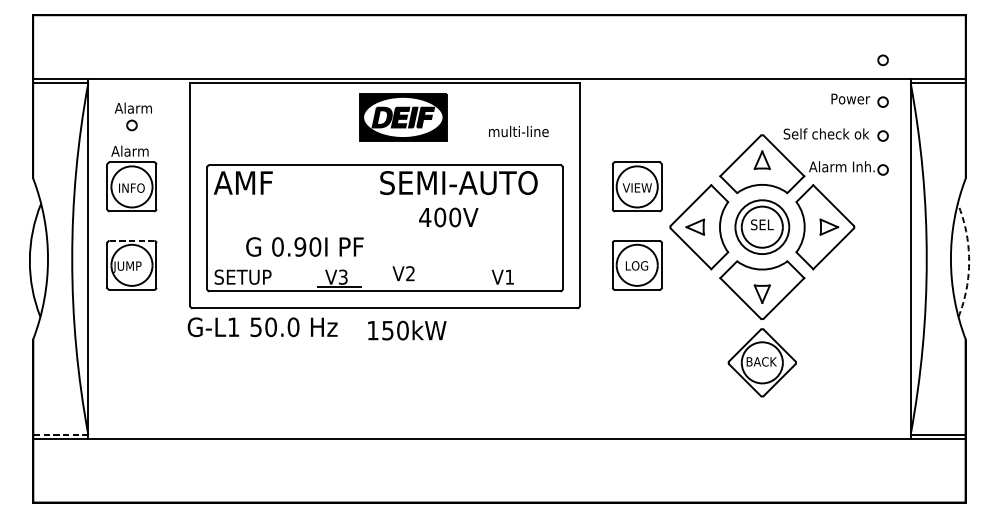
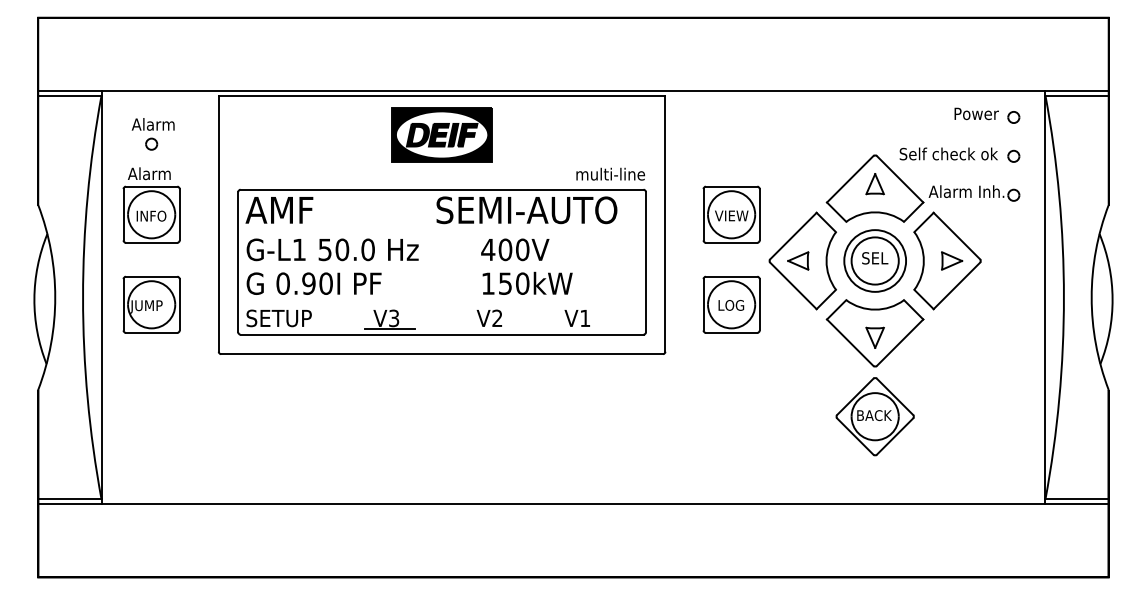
part: (882, 60) -> (1013, 69), removed
part: (402, 116) -> (441, 134), moved
text: (518, 130) -> (610, 173), moved
line: (131, 240) -> (151, 276), dashed -> solid
text: (304, 246) -> (313, 283), moved
arc: (969, 259) -> (1112, 298), dashed -> solid
text: (402, 272) -> (488, 317), moved
text: (262, 326) -> (332, 249), moved
text: (407, 329) -> (527, 282), moved
line: (60, 434) -> (69, 499), dashed -> solid

